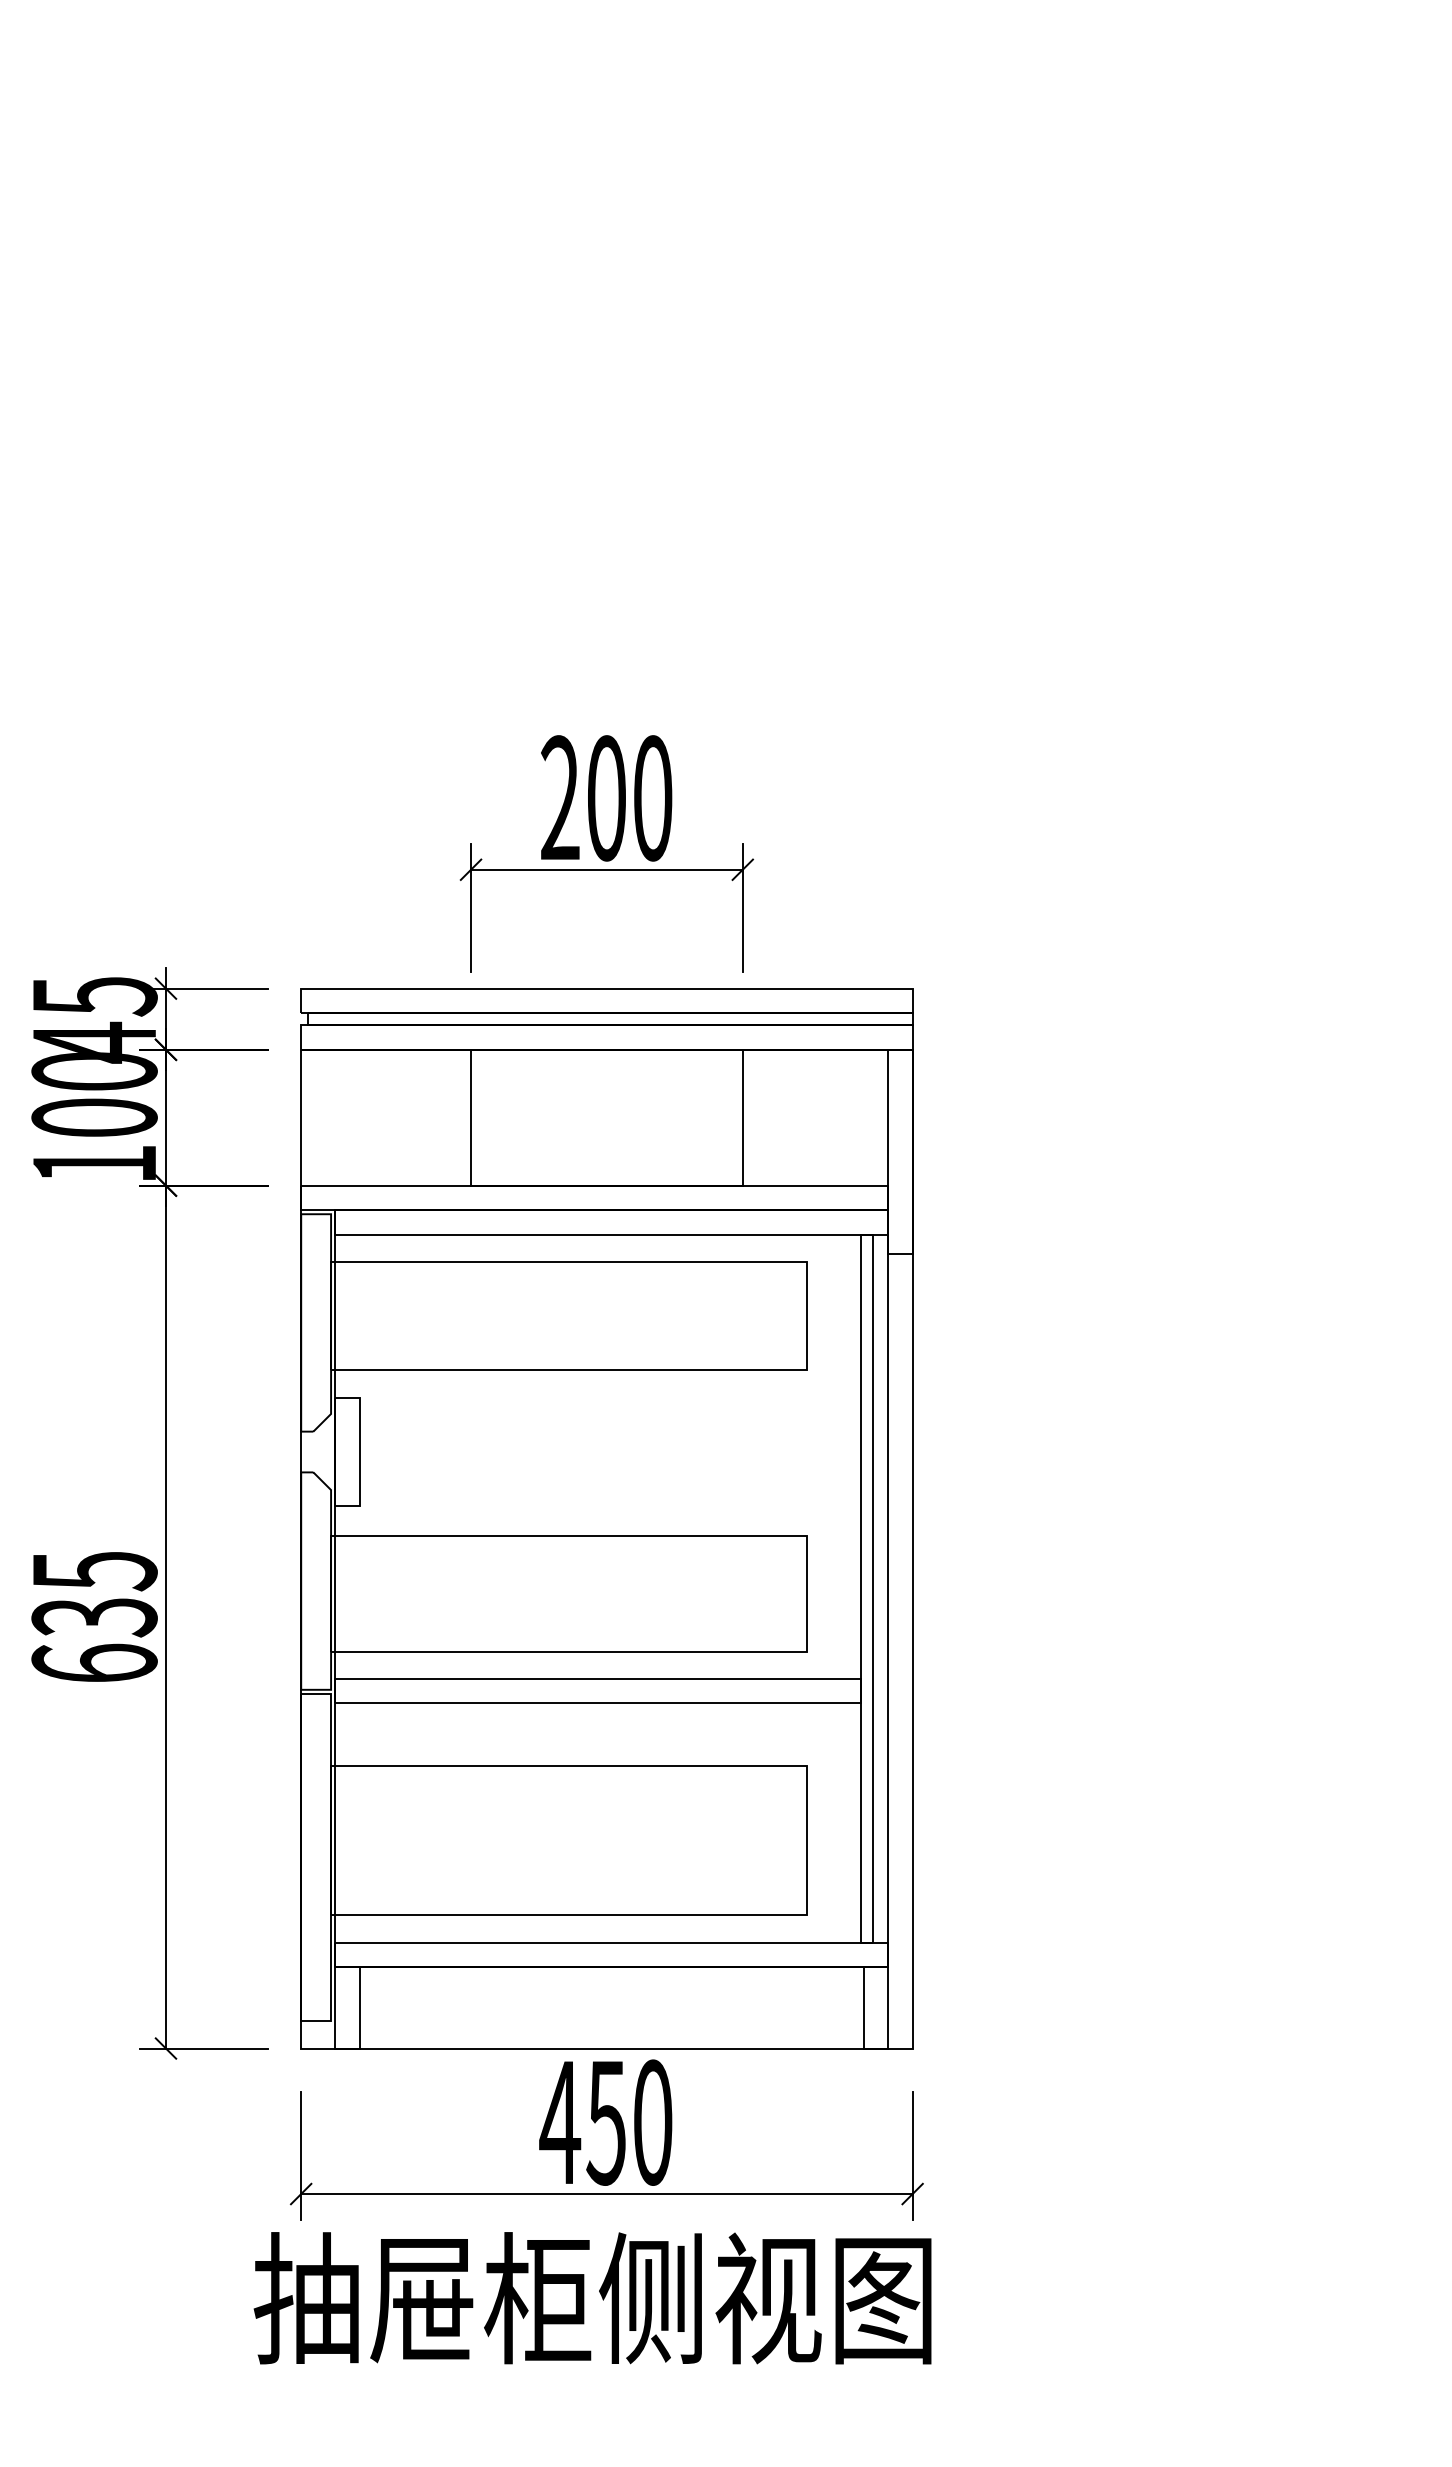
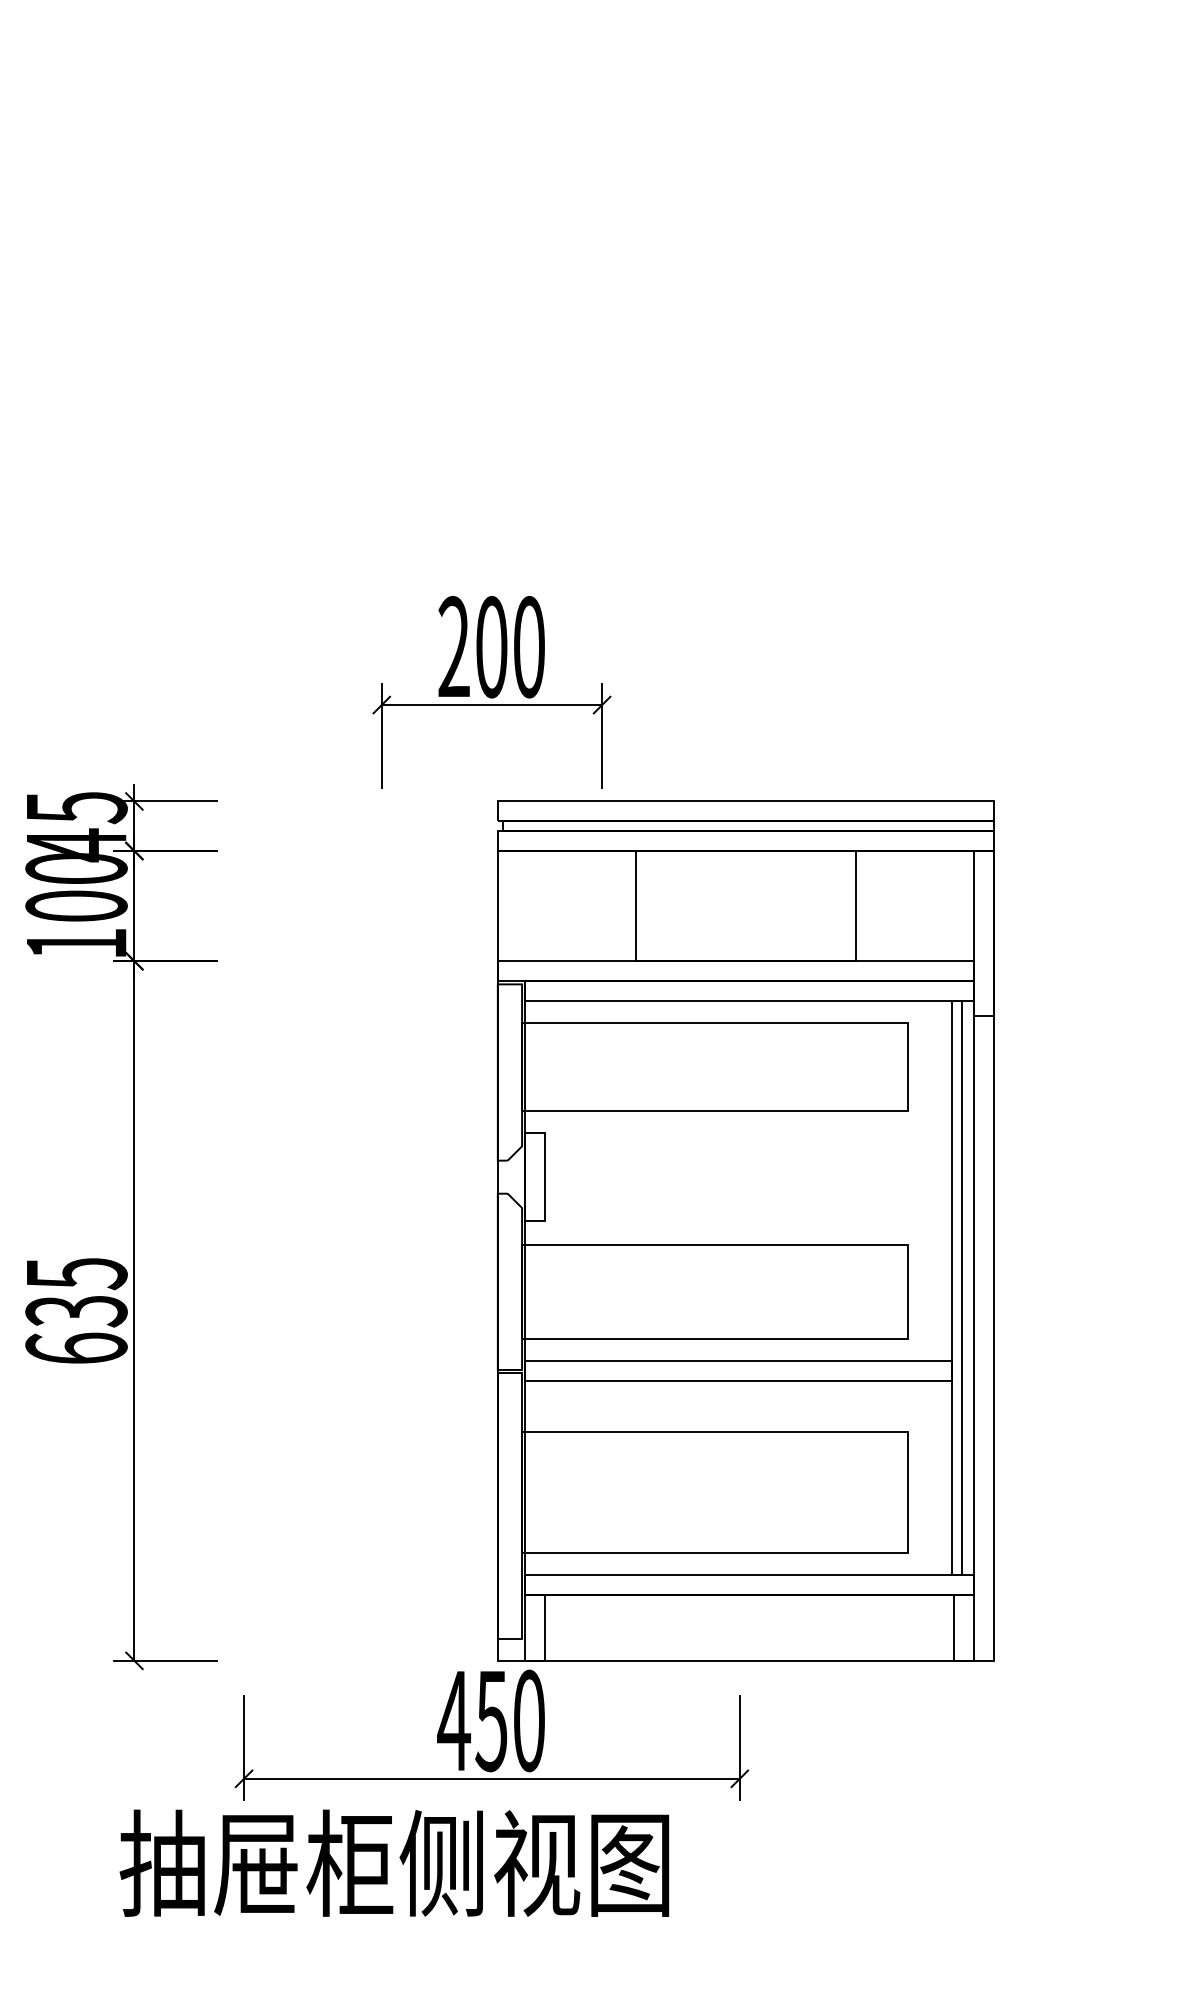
part: (606, 1518) -> (745, 1231), moved
text: (592, 2298) -> (394, 1863), moved

